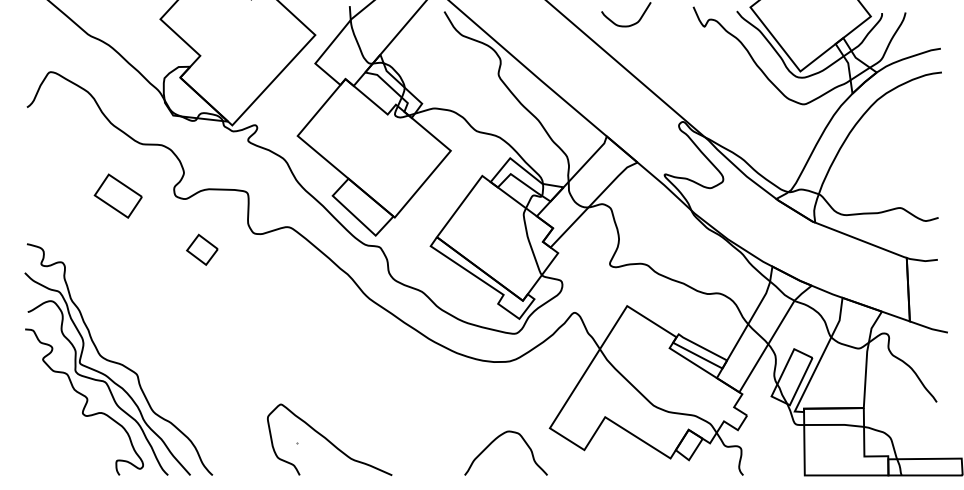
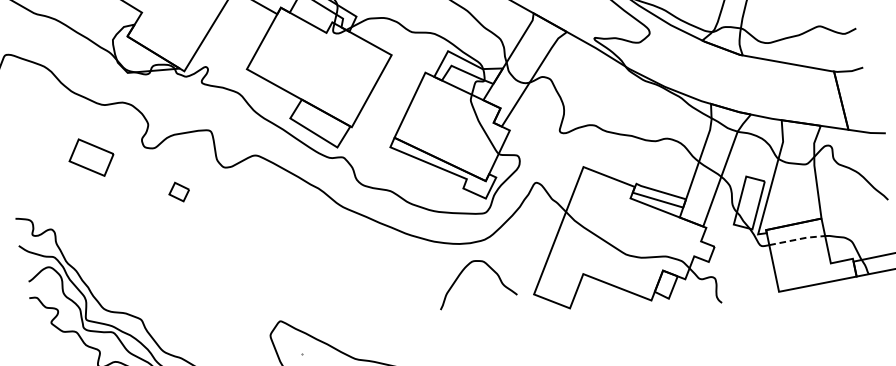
part: (202, 249) -> (179, 191), size x0.7
line: (834, 424) -> (797, 239), solid -> dashed
curve: (494, 441) -> (462, 273), moved

